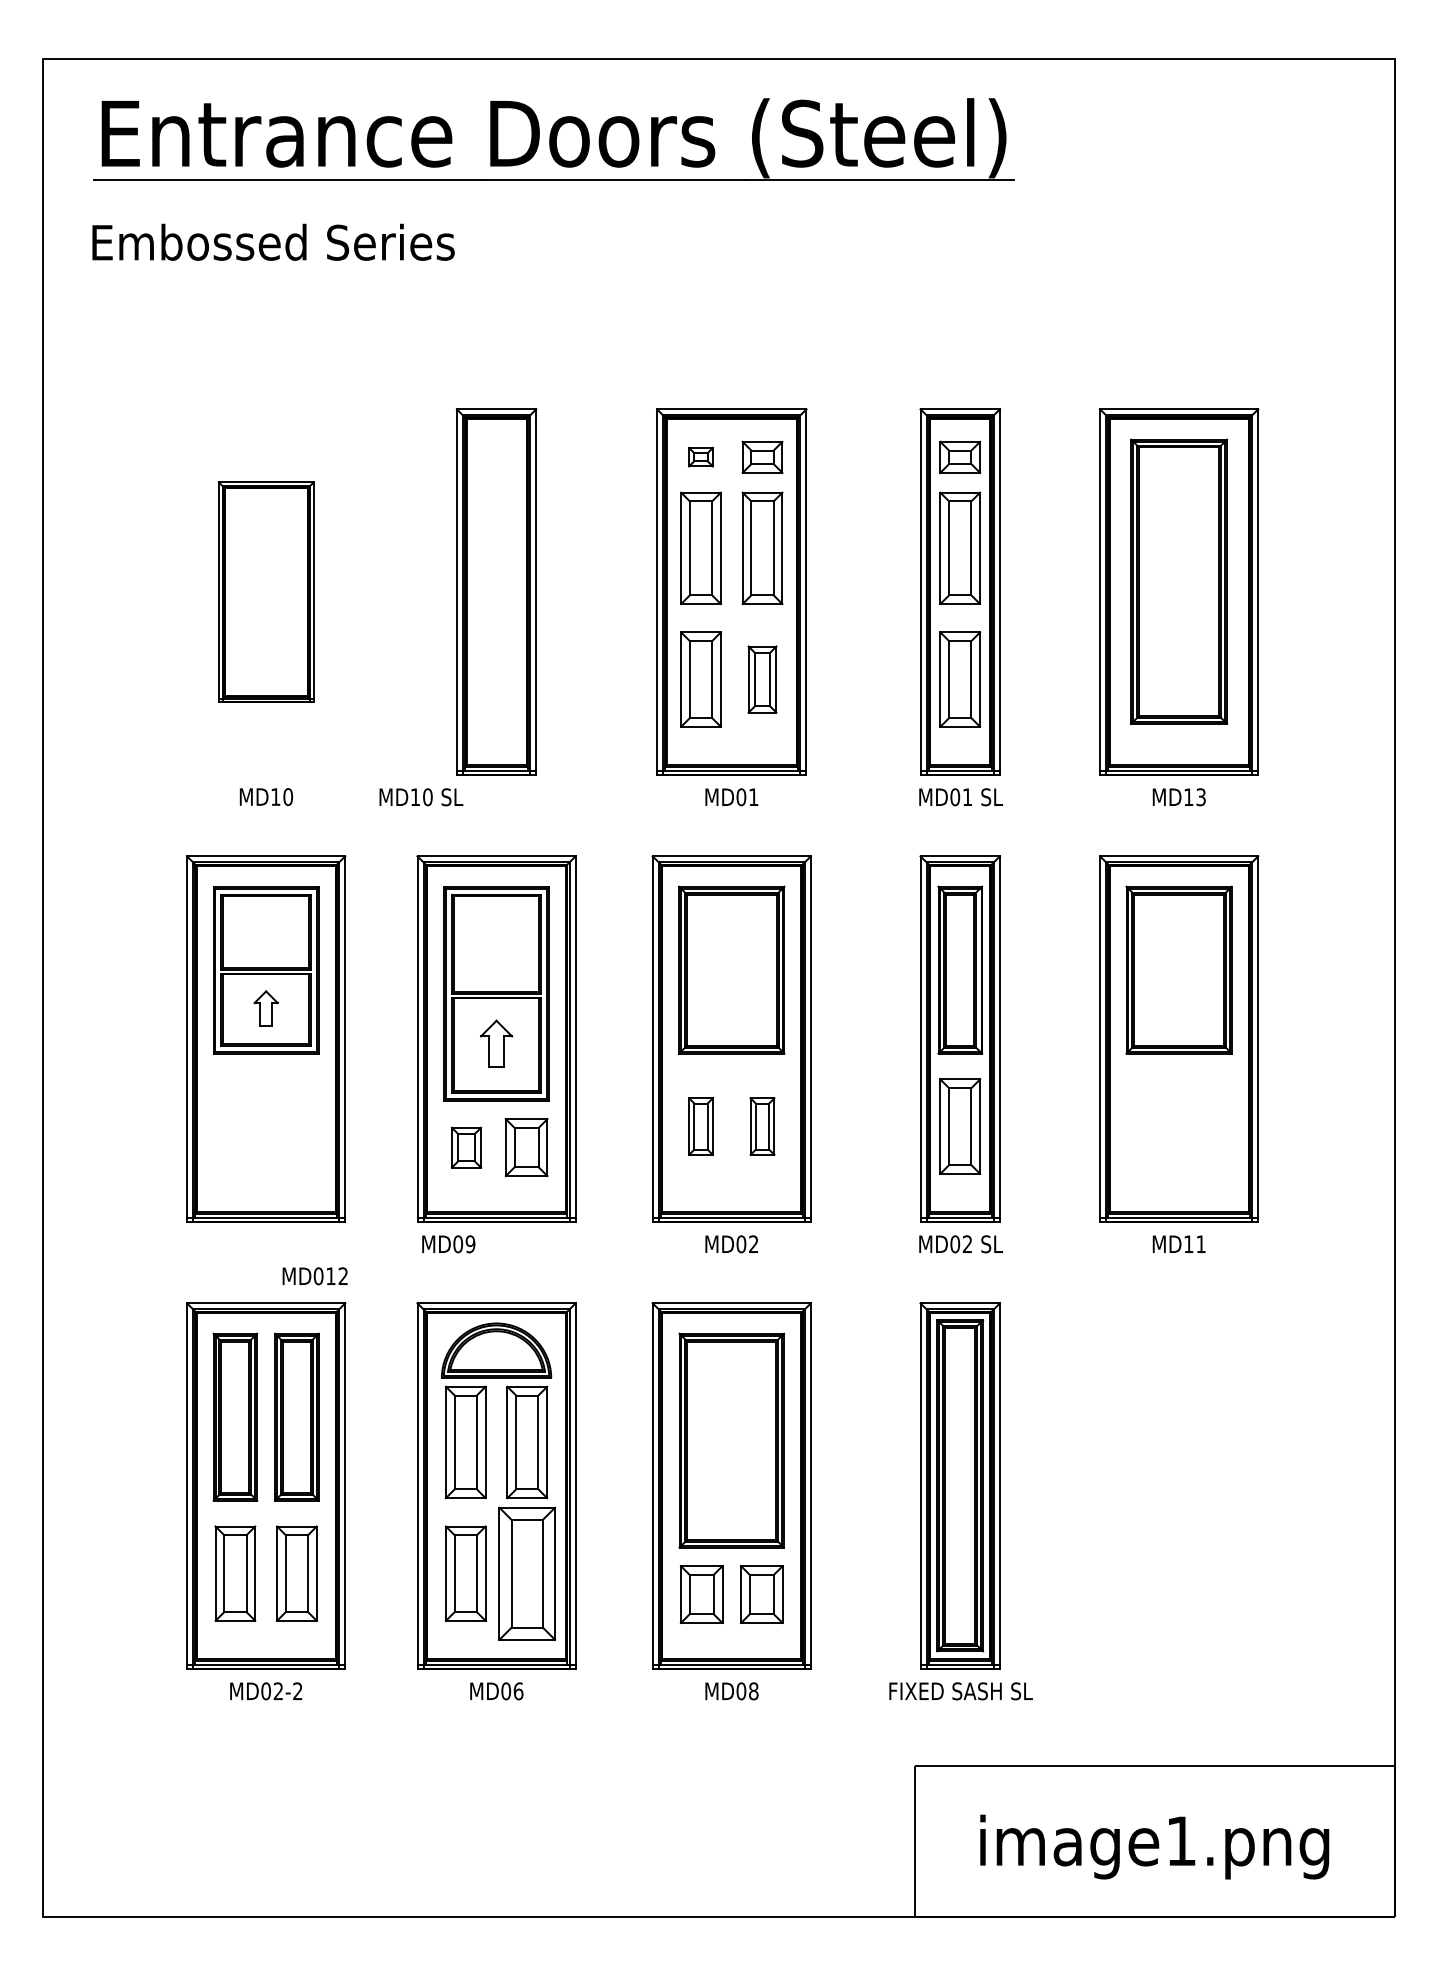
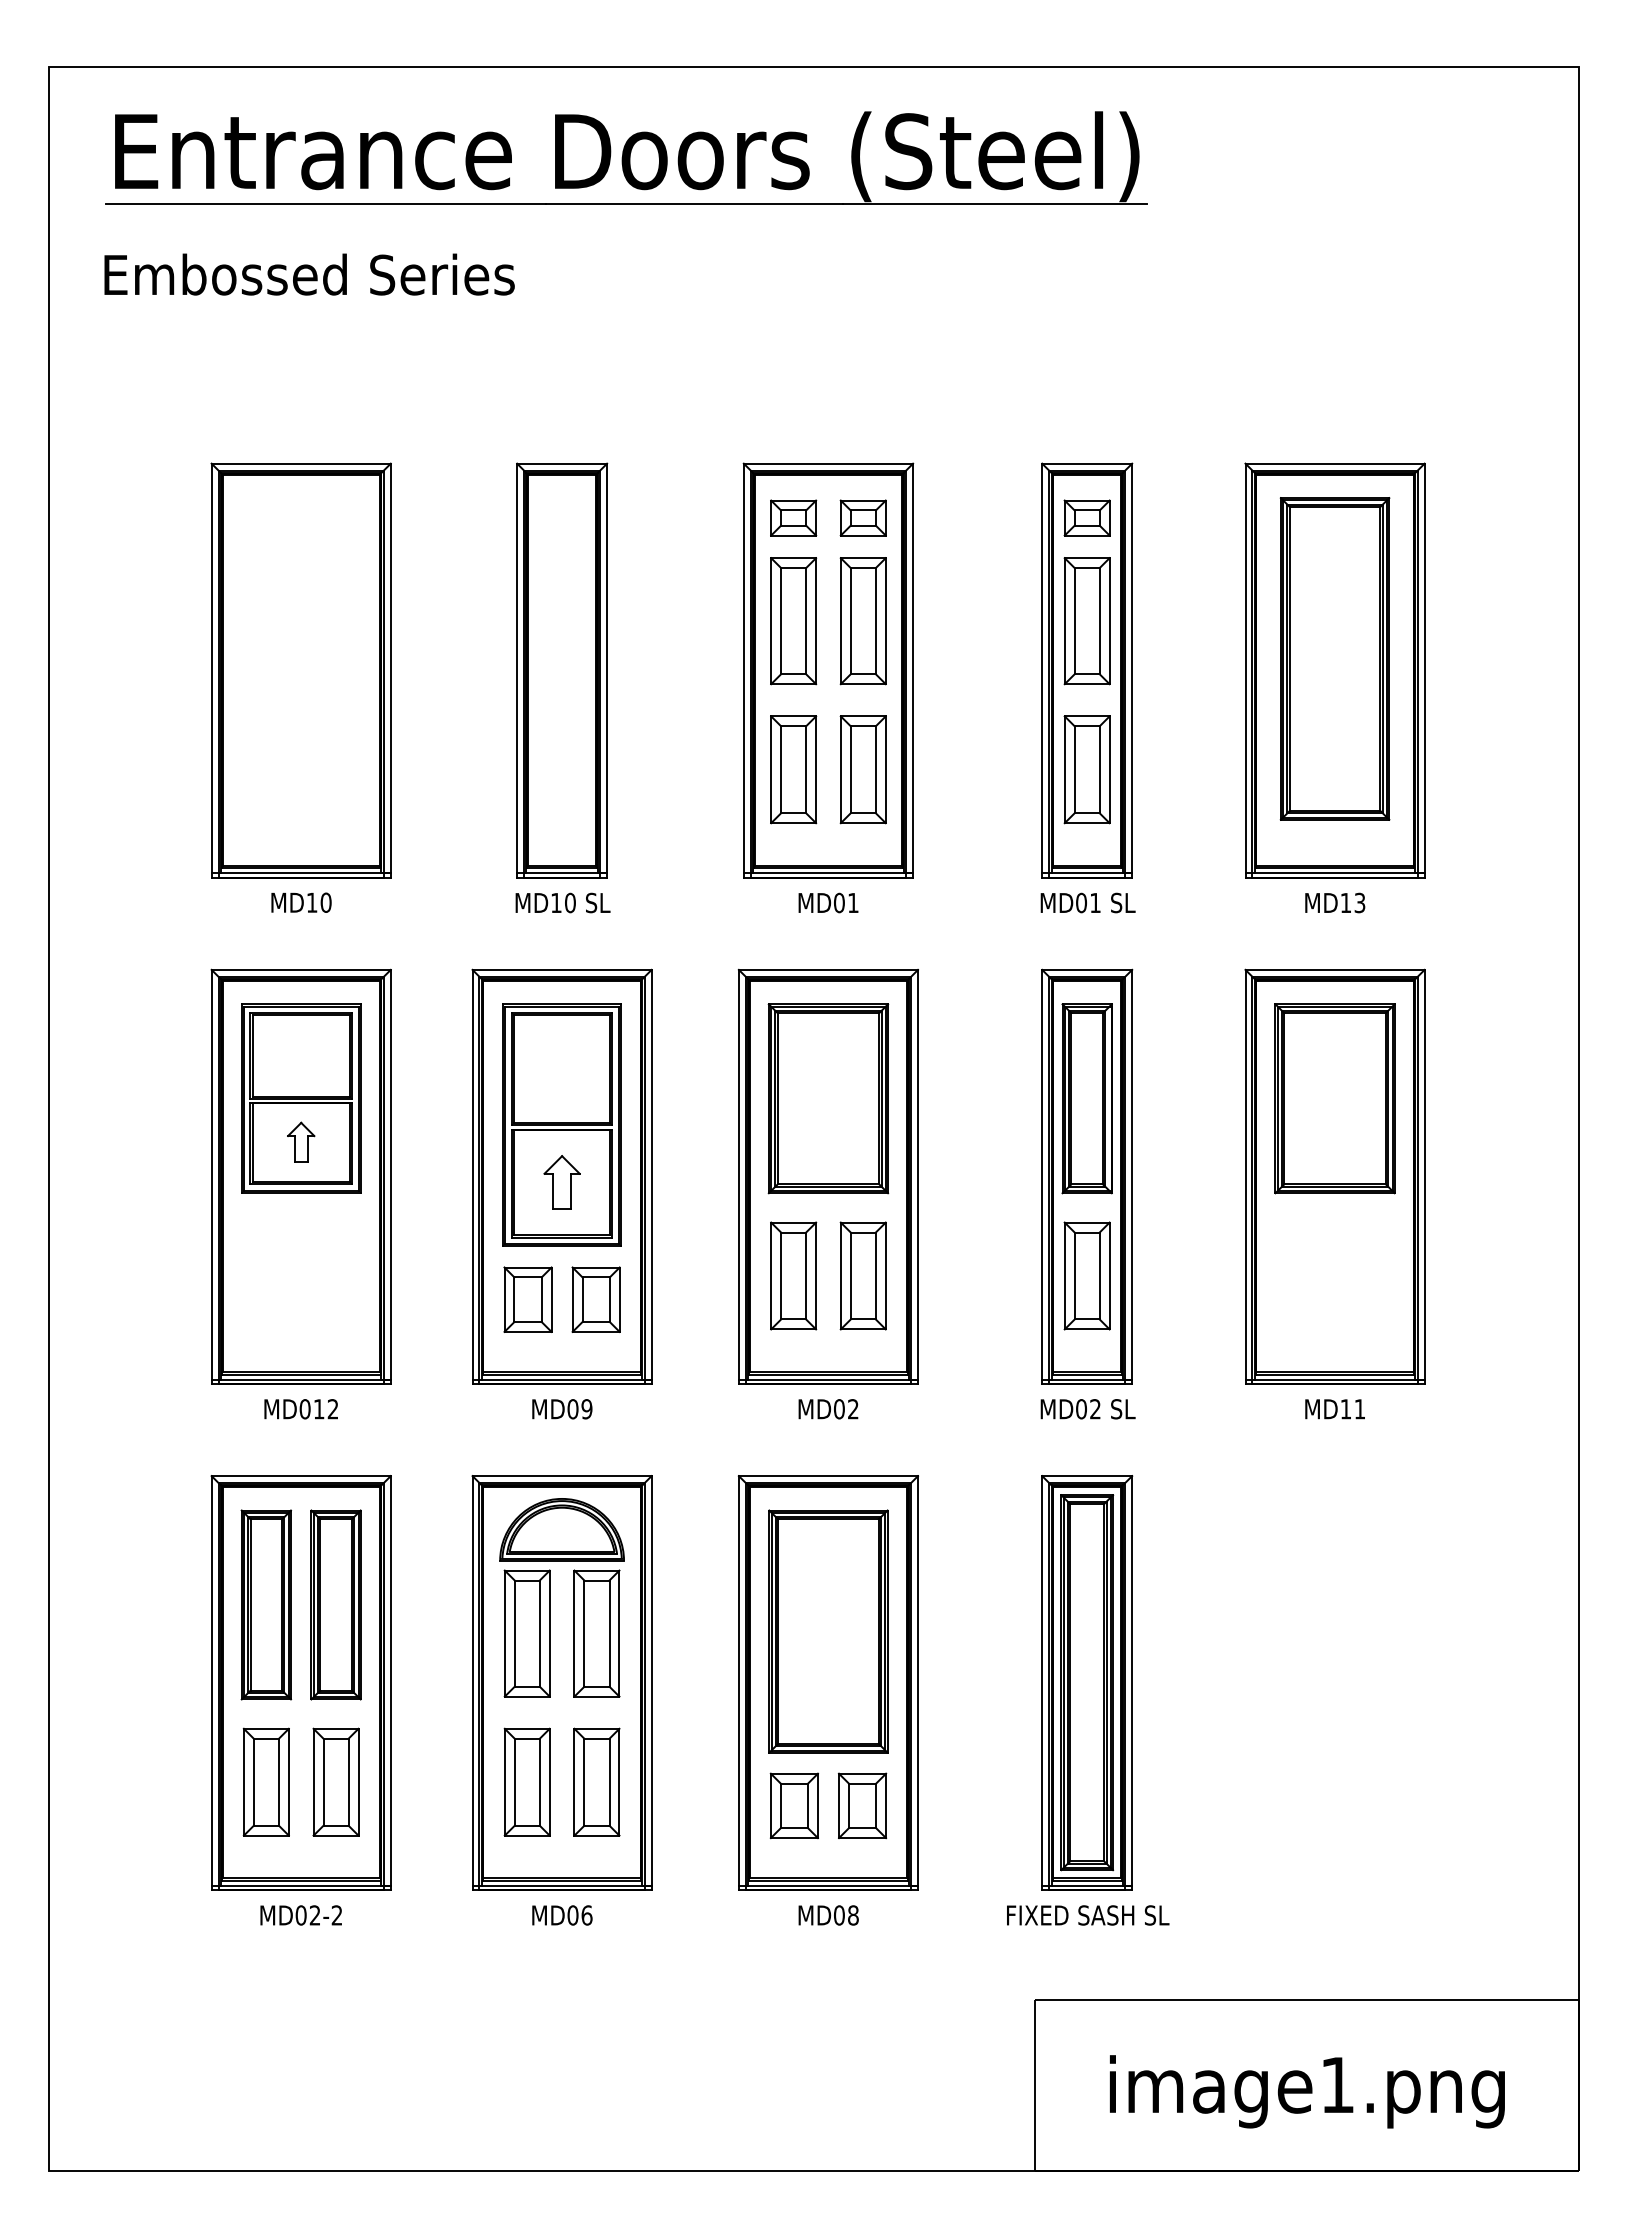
part: (700, 456) -> (793, 517), size x1.67
part: (266, 591) -> (301, 670), size x1.67
part: (762, 679) -> (863, 769), size x1.43
text: (421, 797) -> (563, 903), moved
part: (700, 1126) -> (793, 1275), size x1.67
part: (762, 1126) -> (863, 1275), size x1.67
part: (466, 1147) -> (528, 1299), size x1.43
text: (448, 1244) -> (562, 1409), moved
text: (314, 1276) -> (300, 1409), moved
part: (527, 1573) -> (597, 1782), size x0.71

